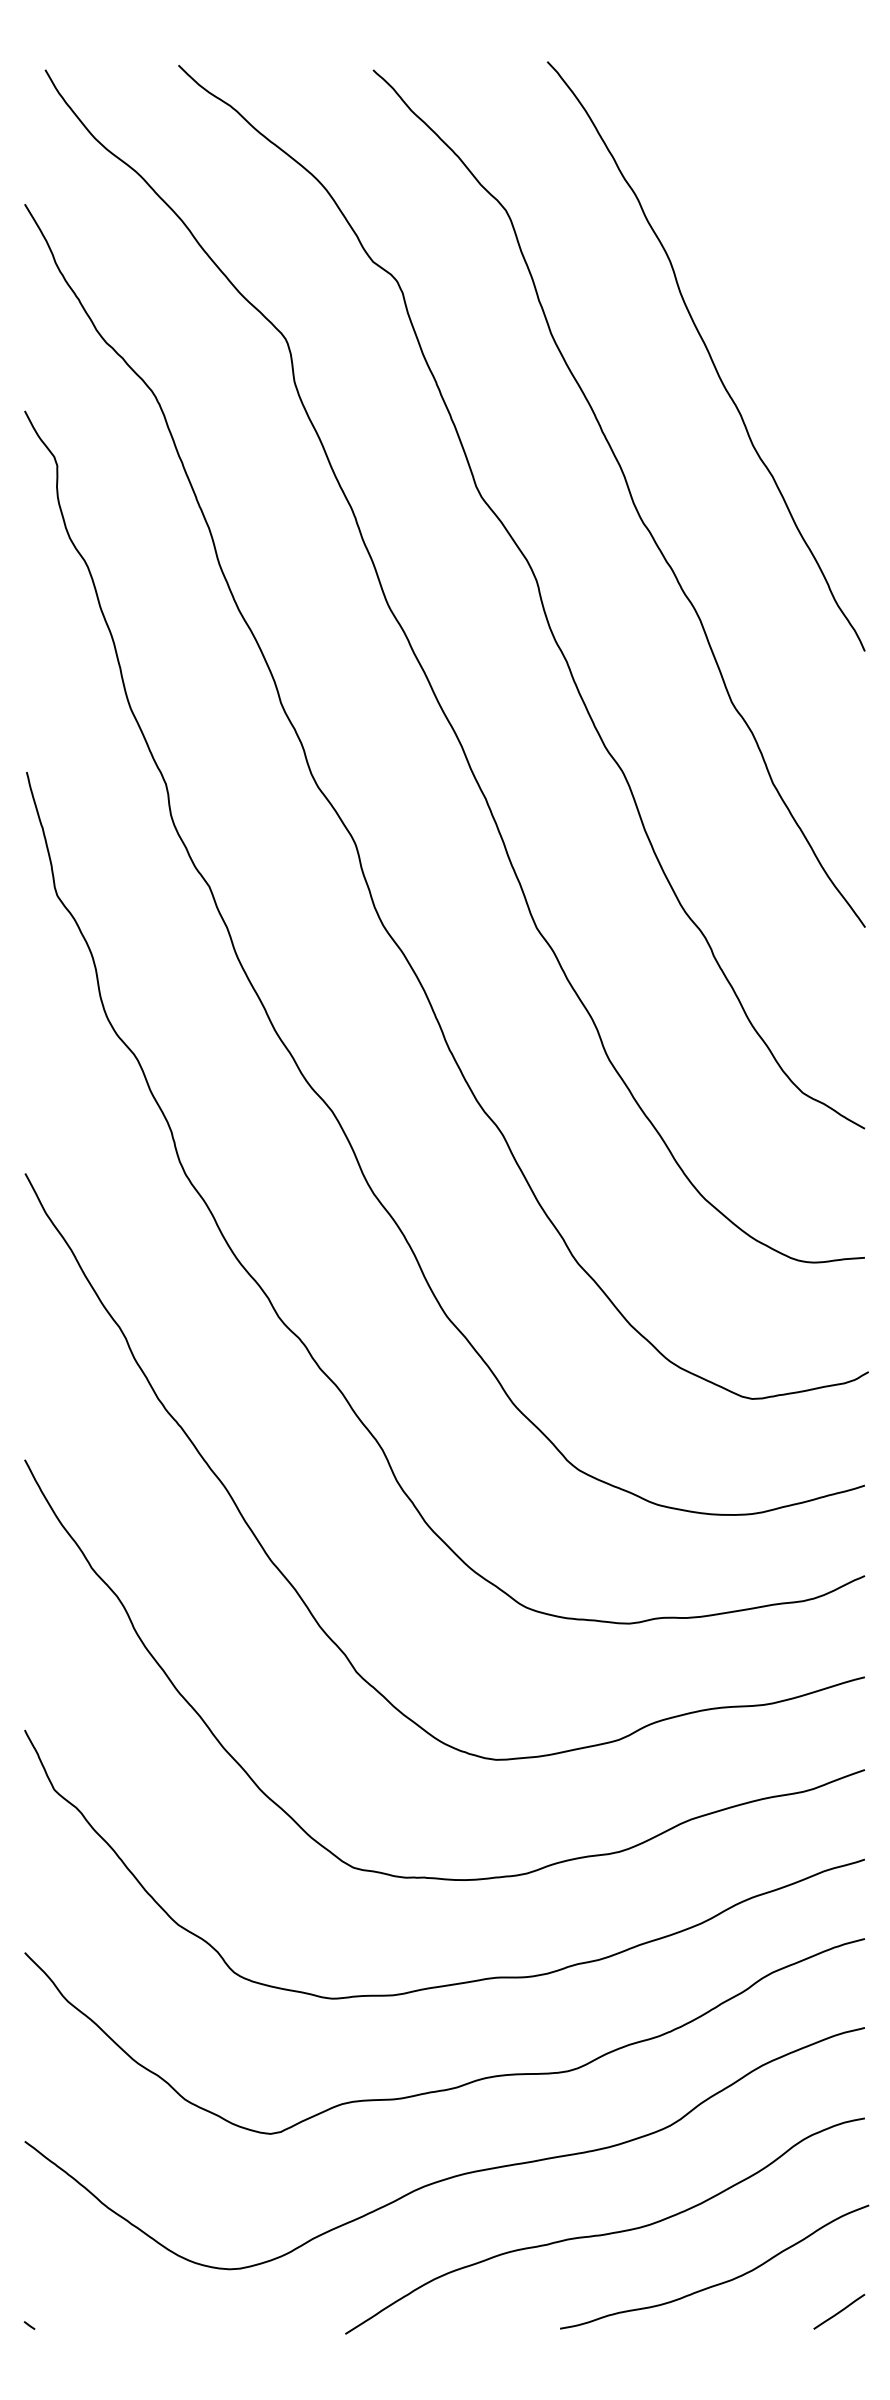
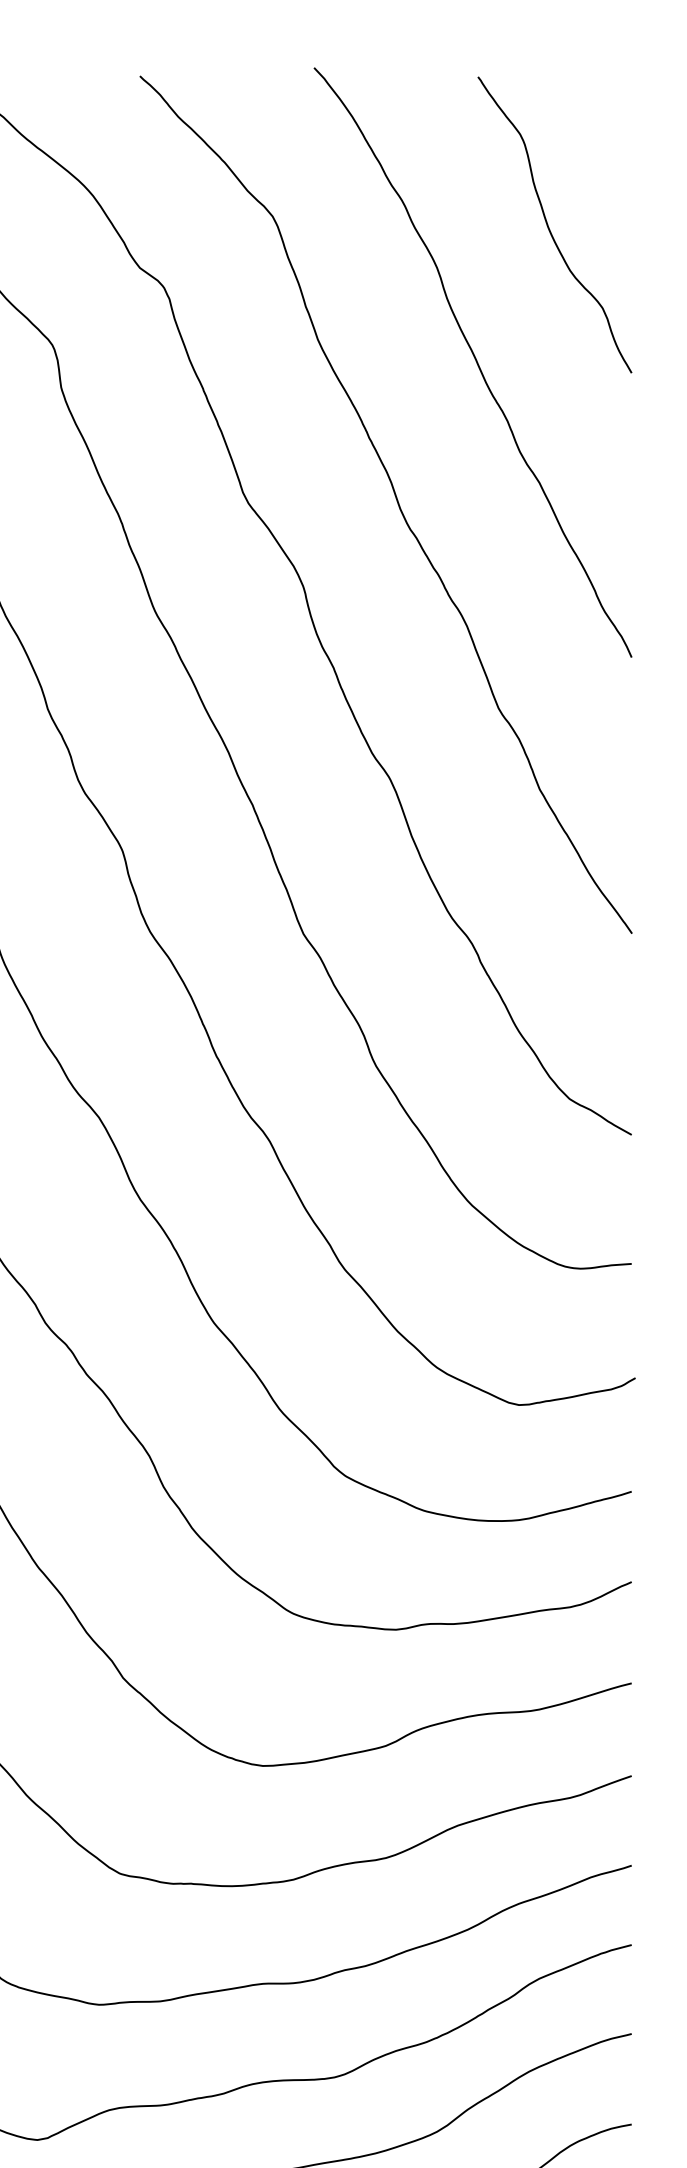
curve: (782, 220) -> (549, 226), added

